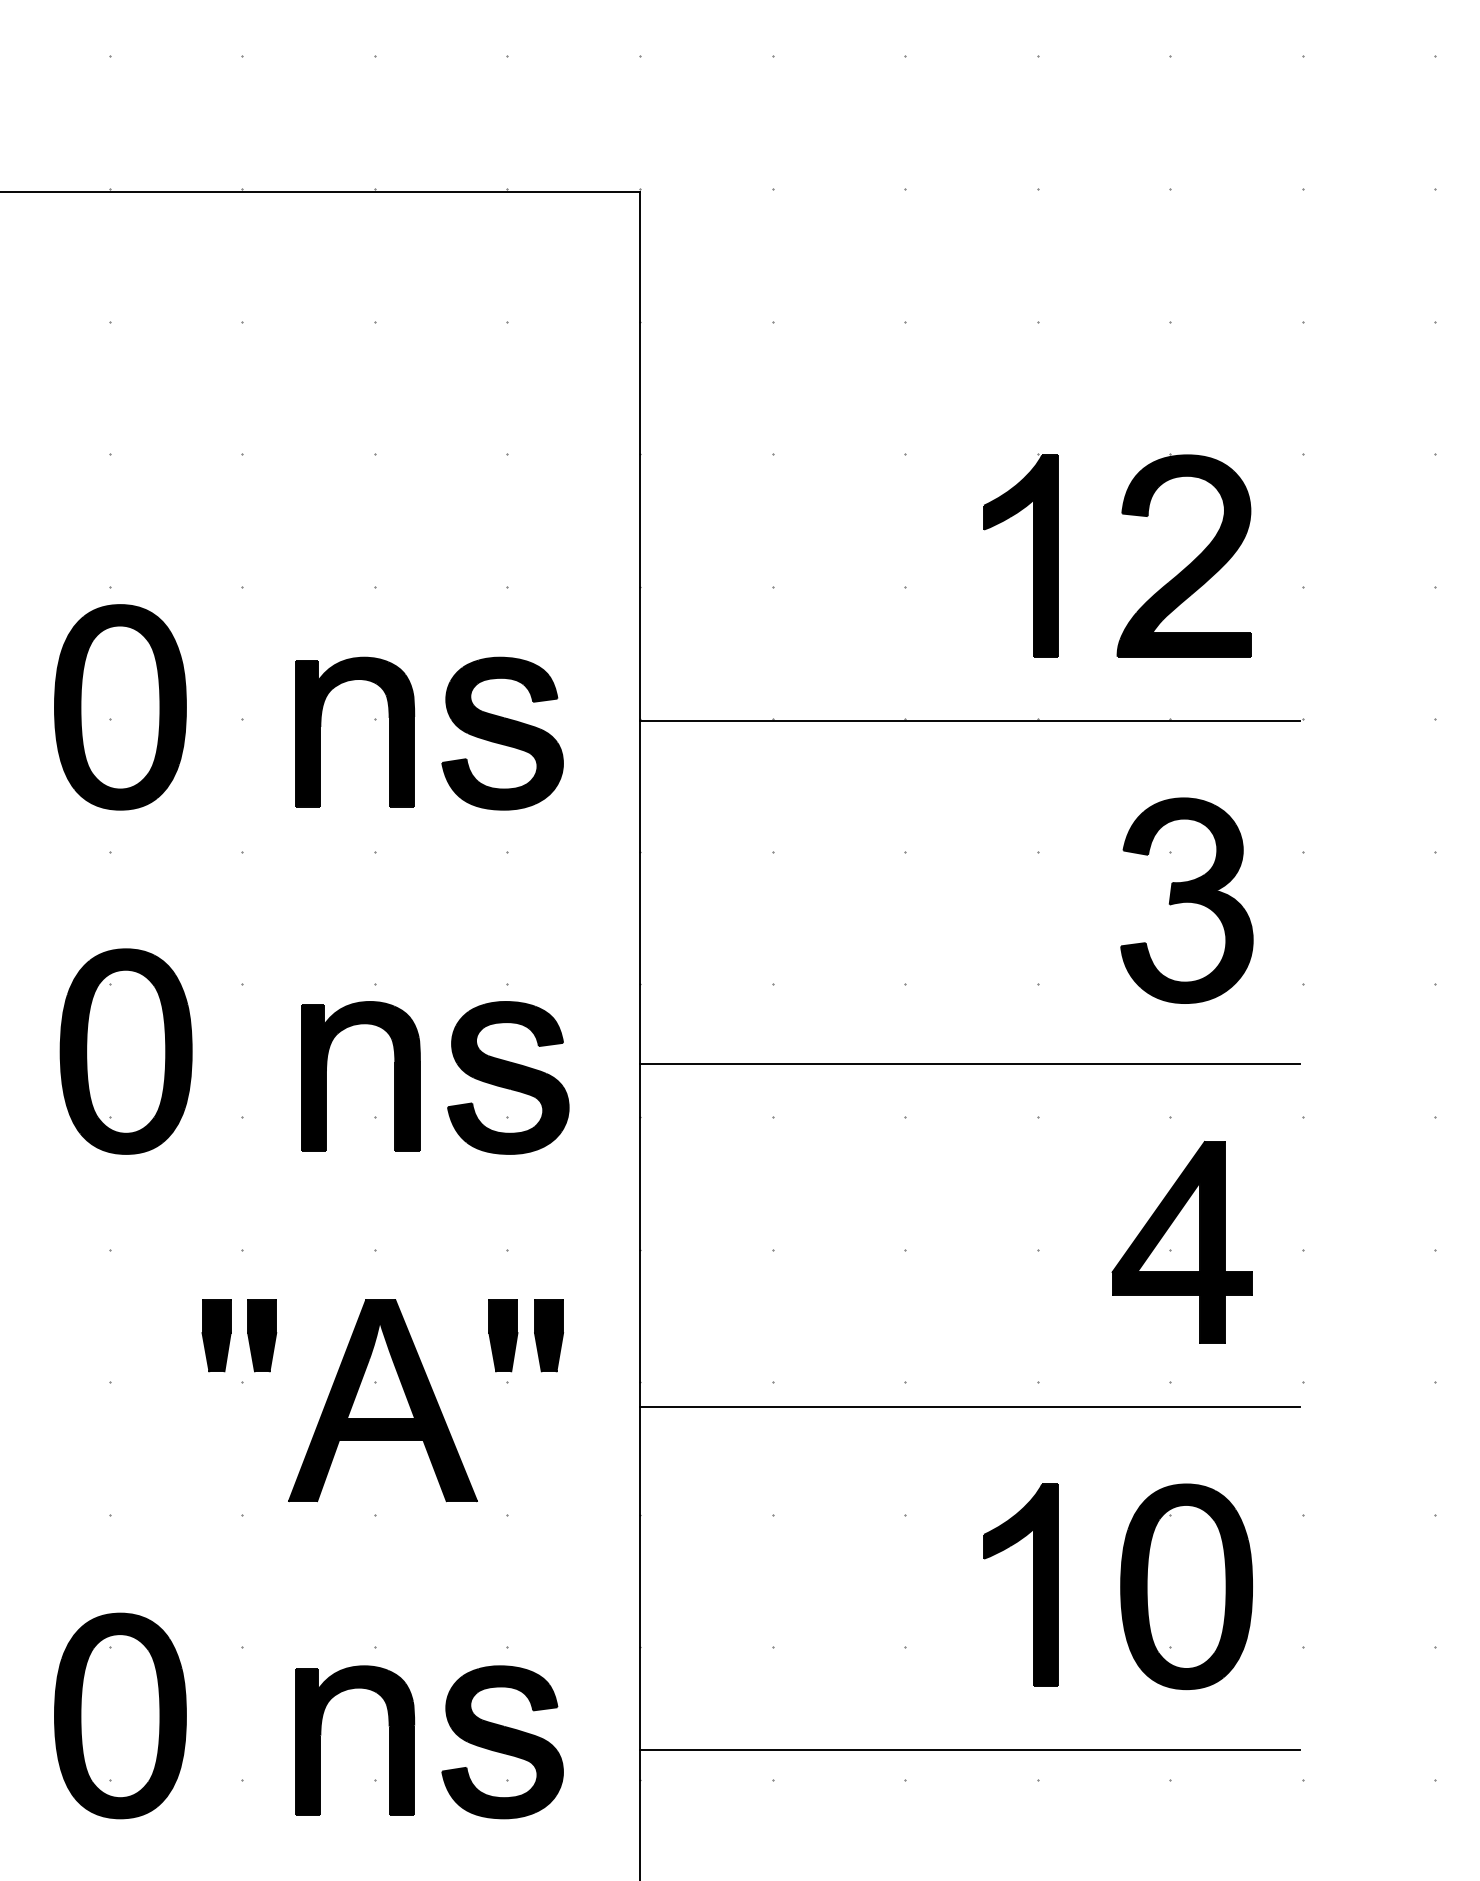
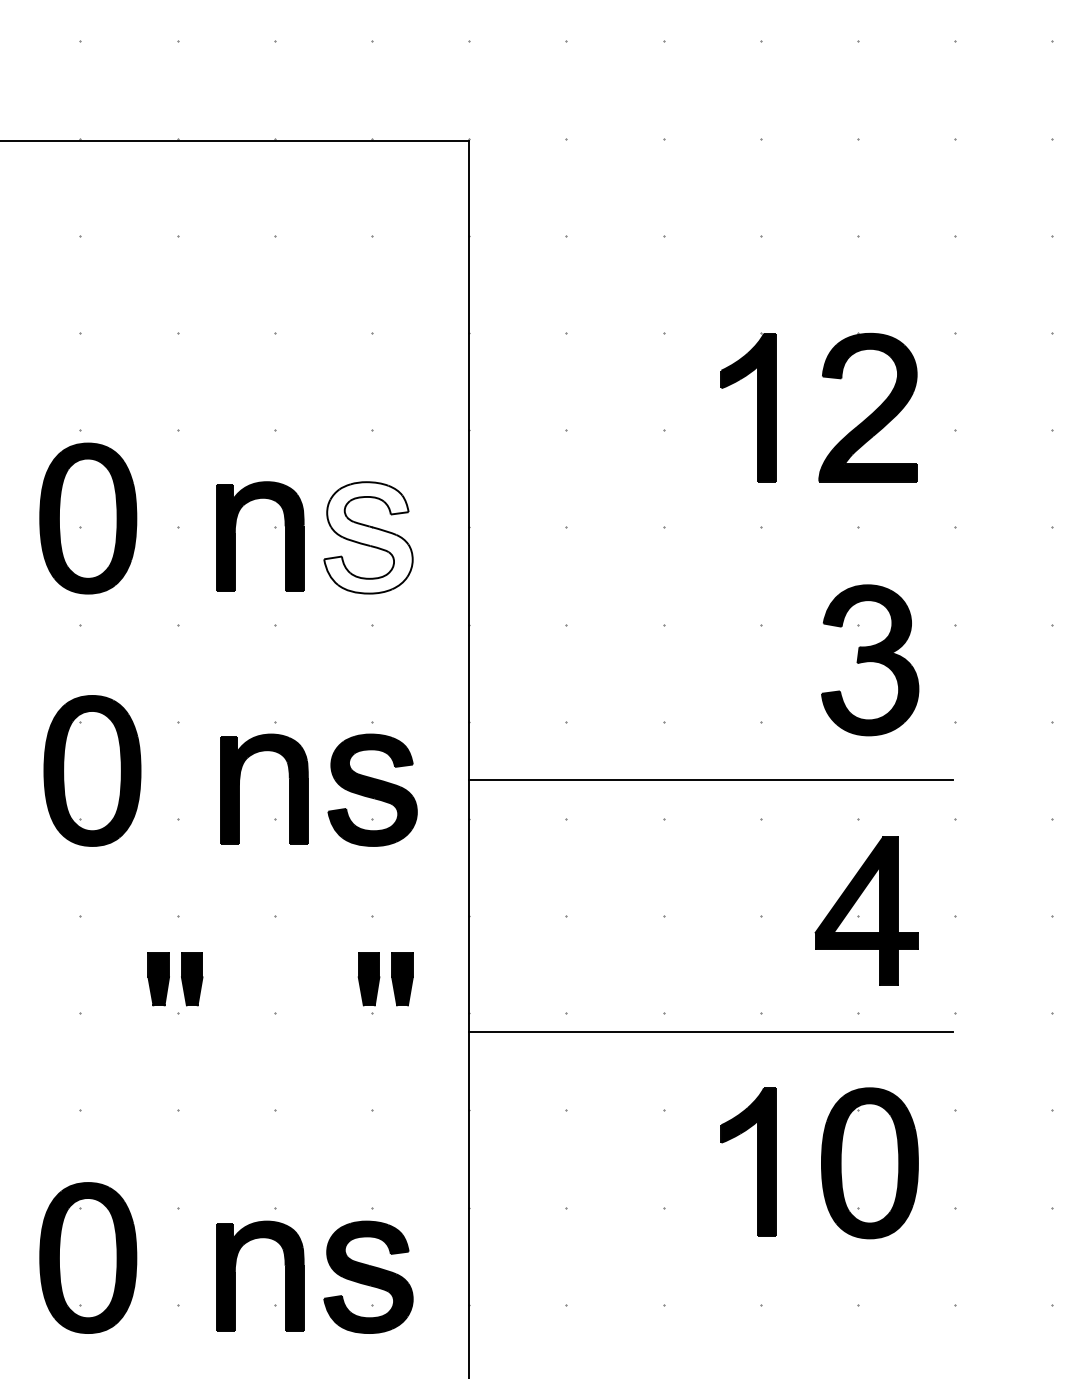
line: (969, 720) -> (710, 528), removed
fill: (502, 733) -> (368, 537), removed
part: (382, 1400) -> (280, 1026), removed
line: (969, 1750) -> (710, 1283), removed

